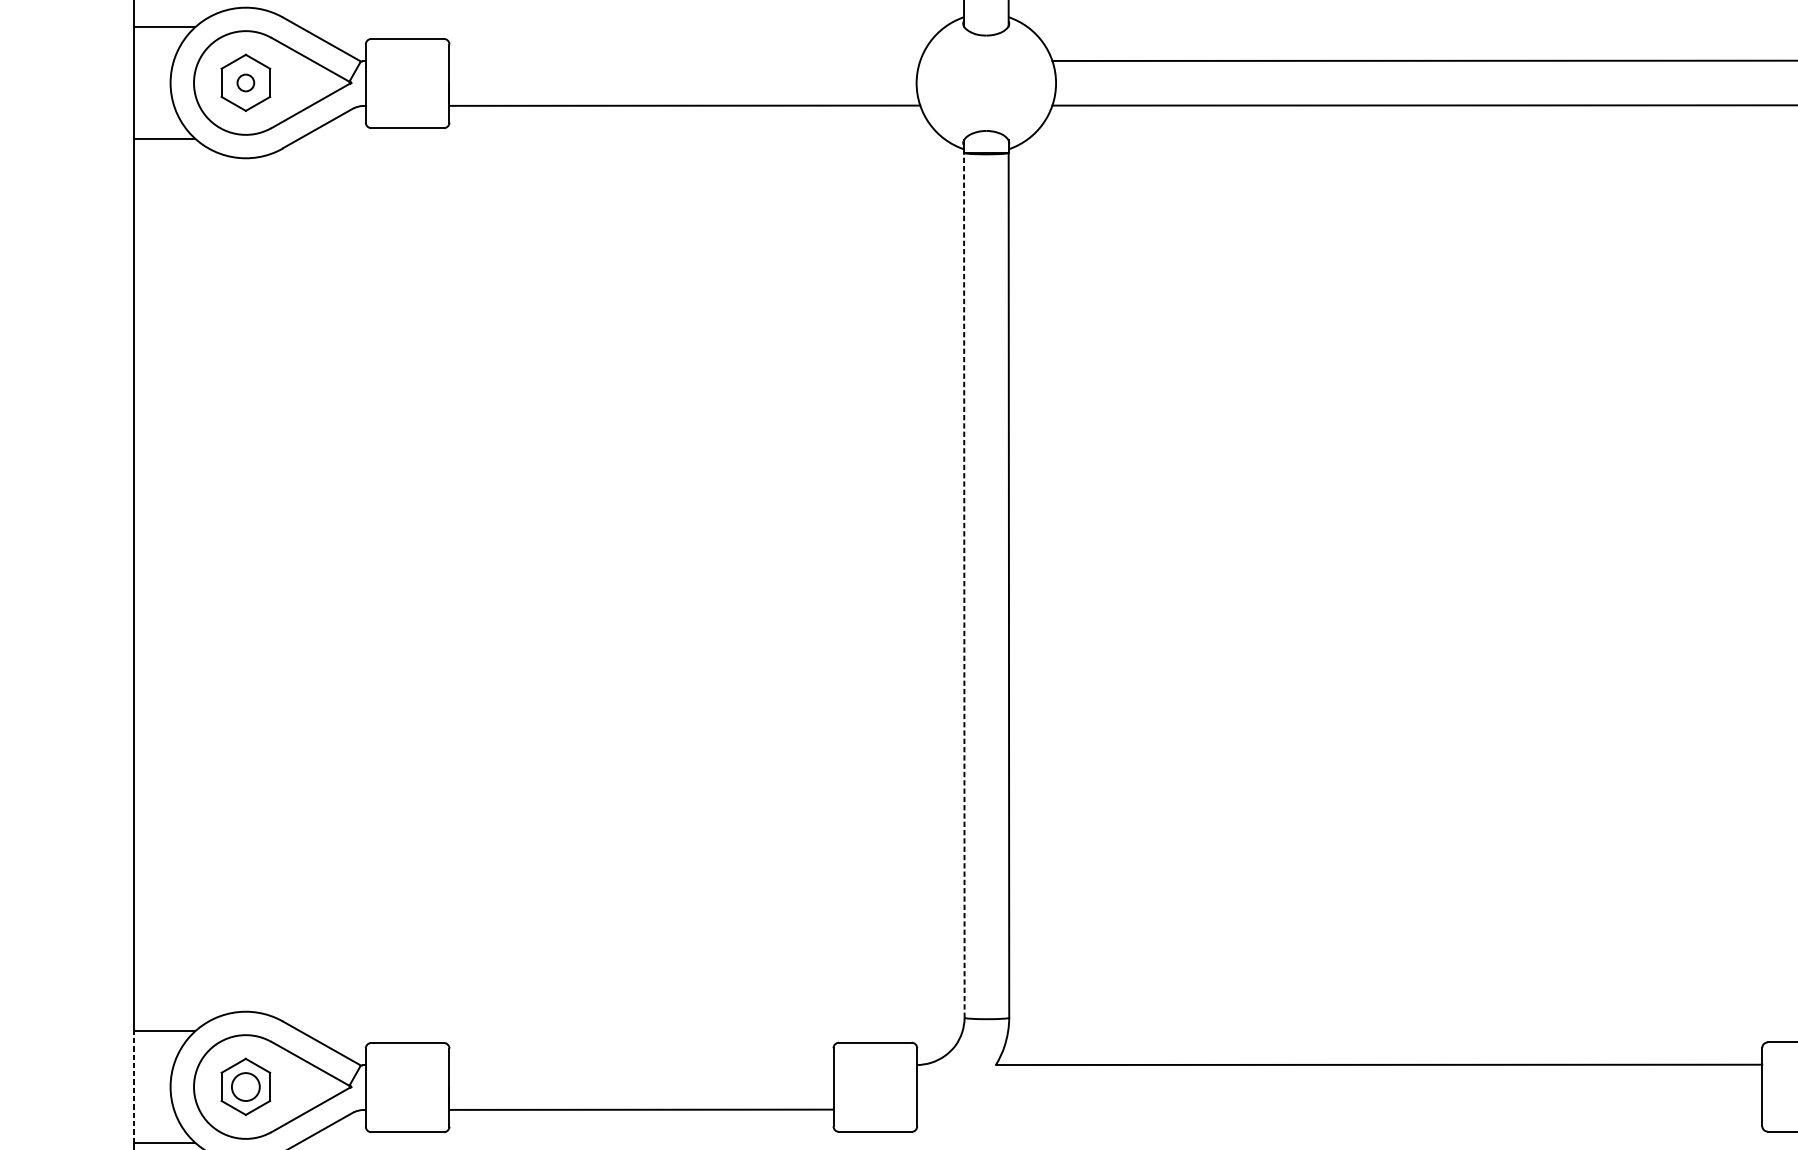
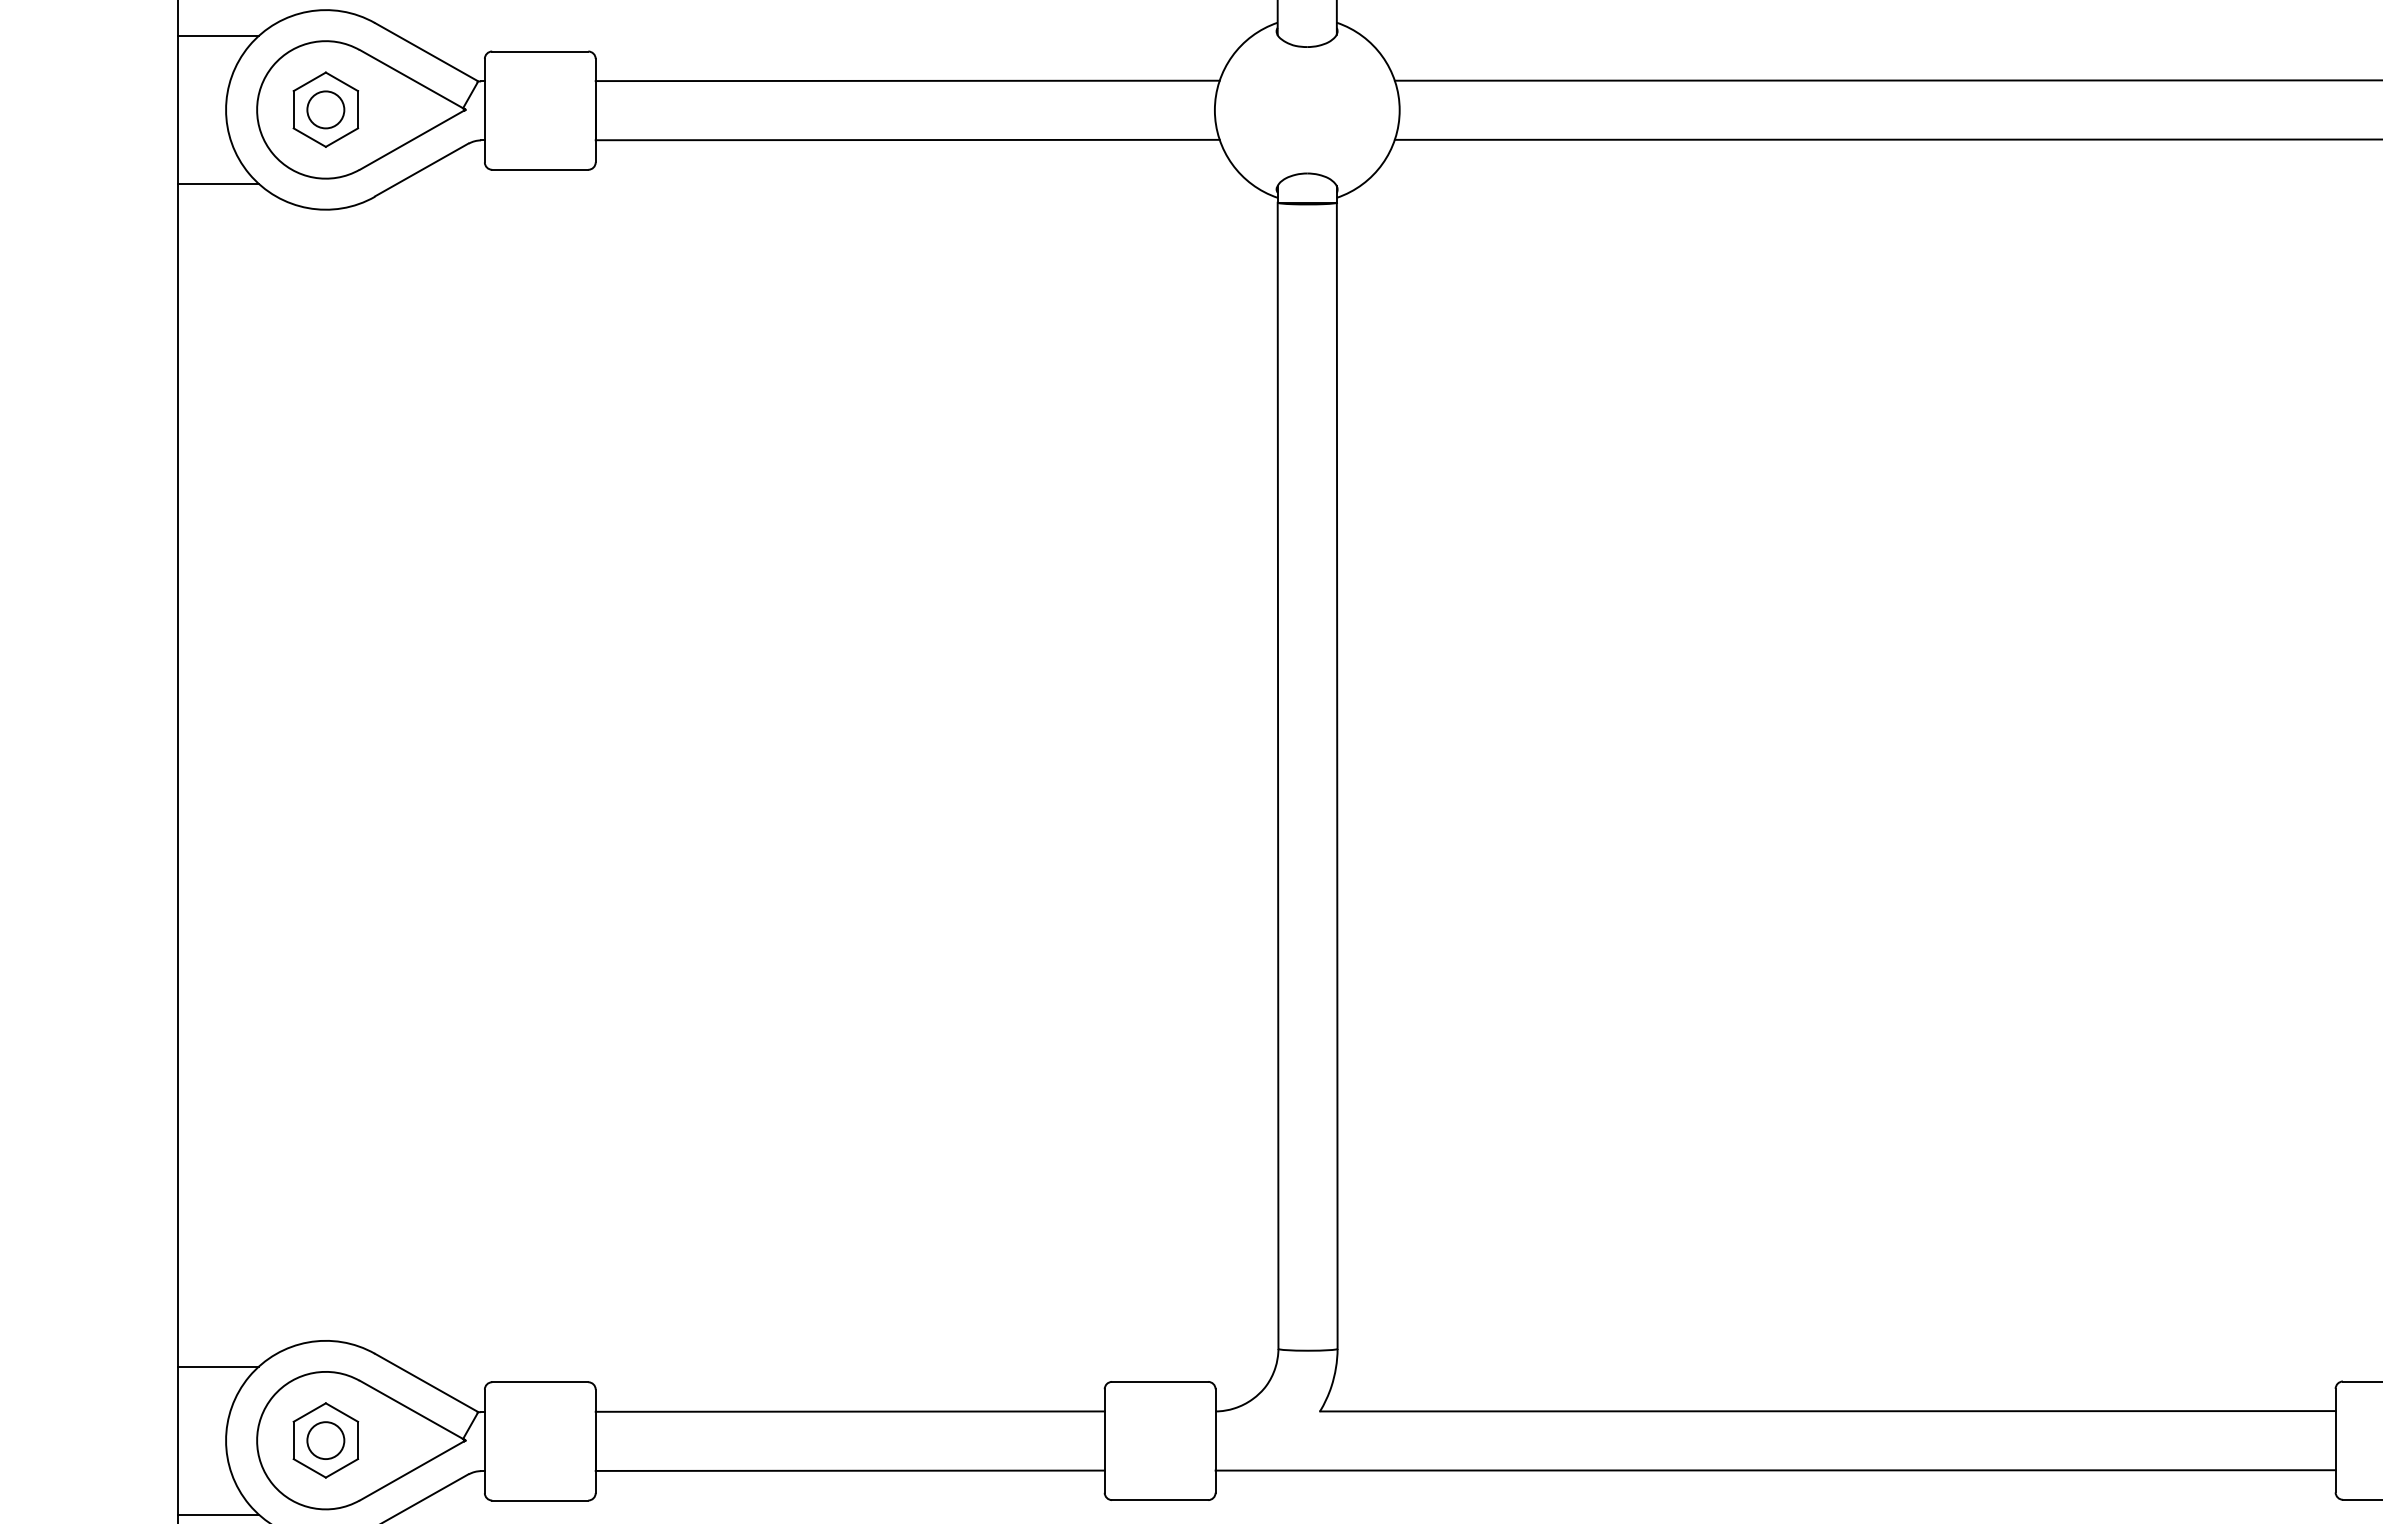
line: (684, 60) -> (907, 80), added
circle: (245, 82) -> (325, 109), size x1.67
line: (964, 585) -> (1278, 775), dashed -> solid
line: (640, 1065) -> (849, 1411), added
line: (134, 1086) -> (178, 1440), dashed -> solid
line: (1339, 1109) -> (1775, 1470), added

